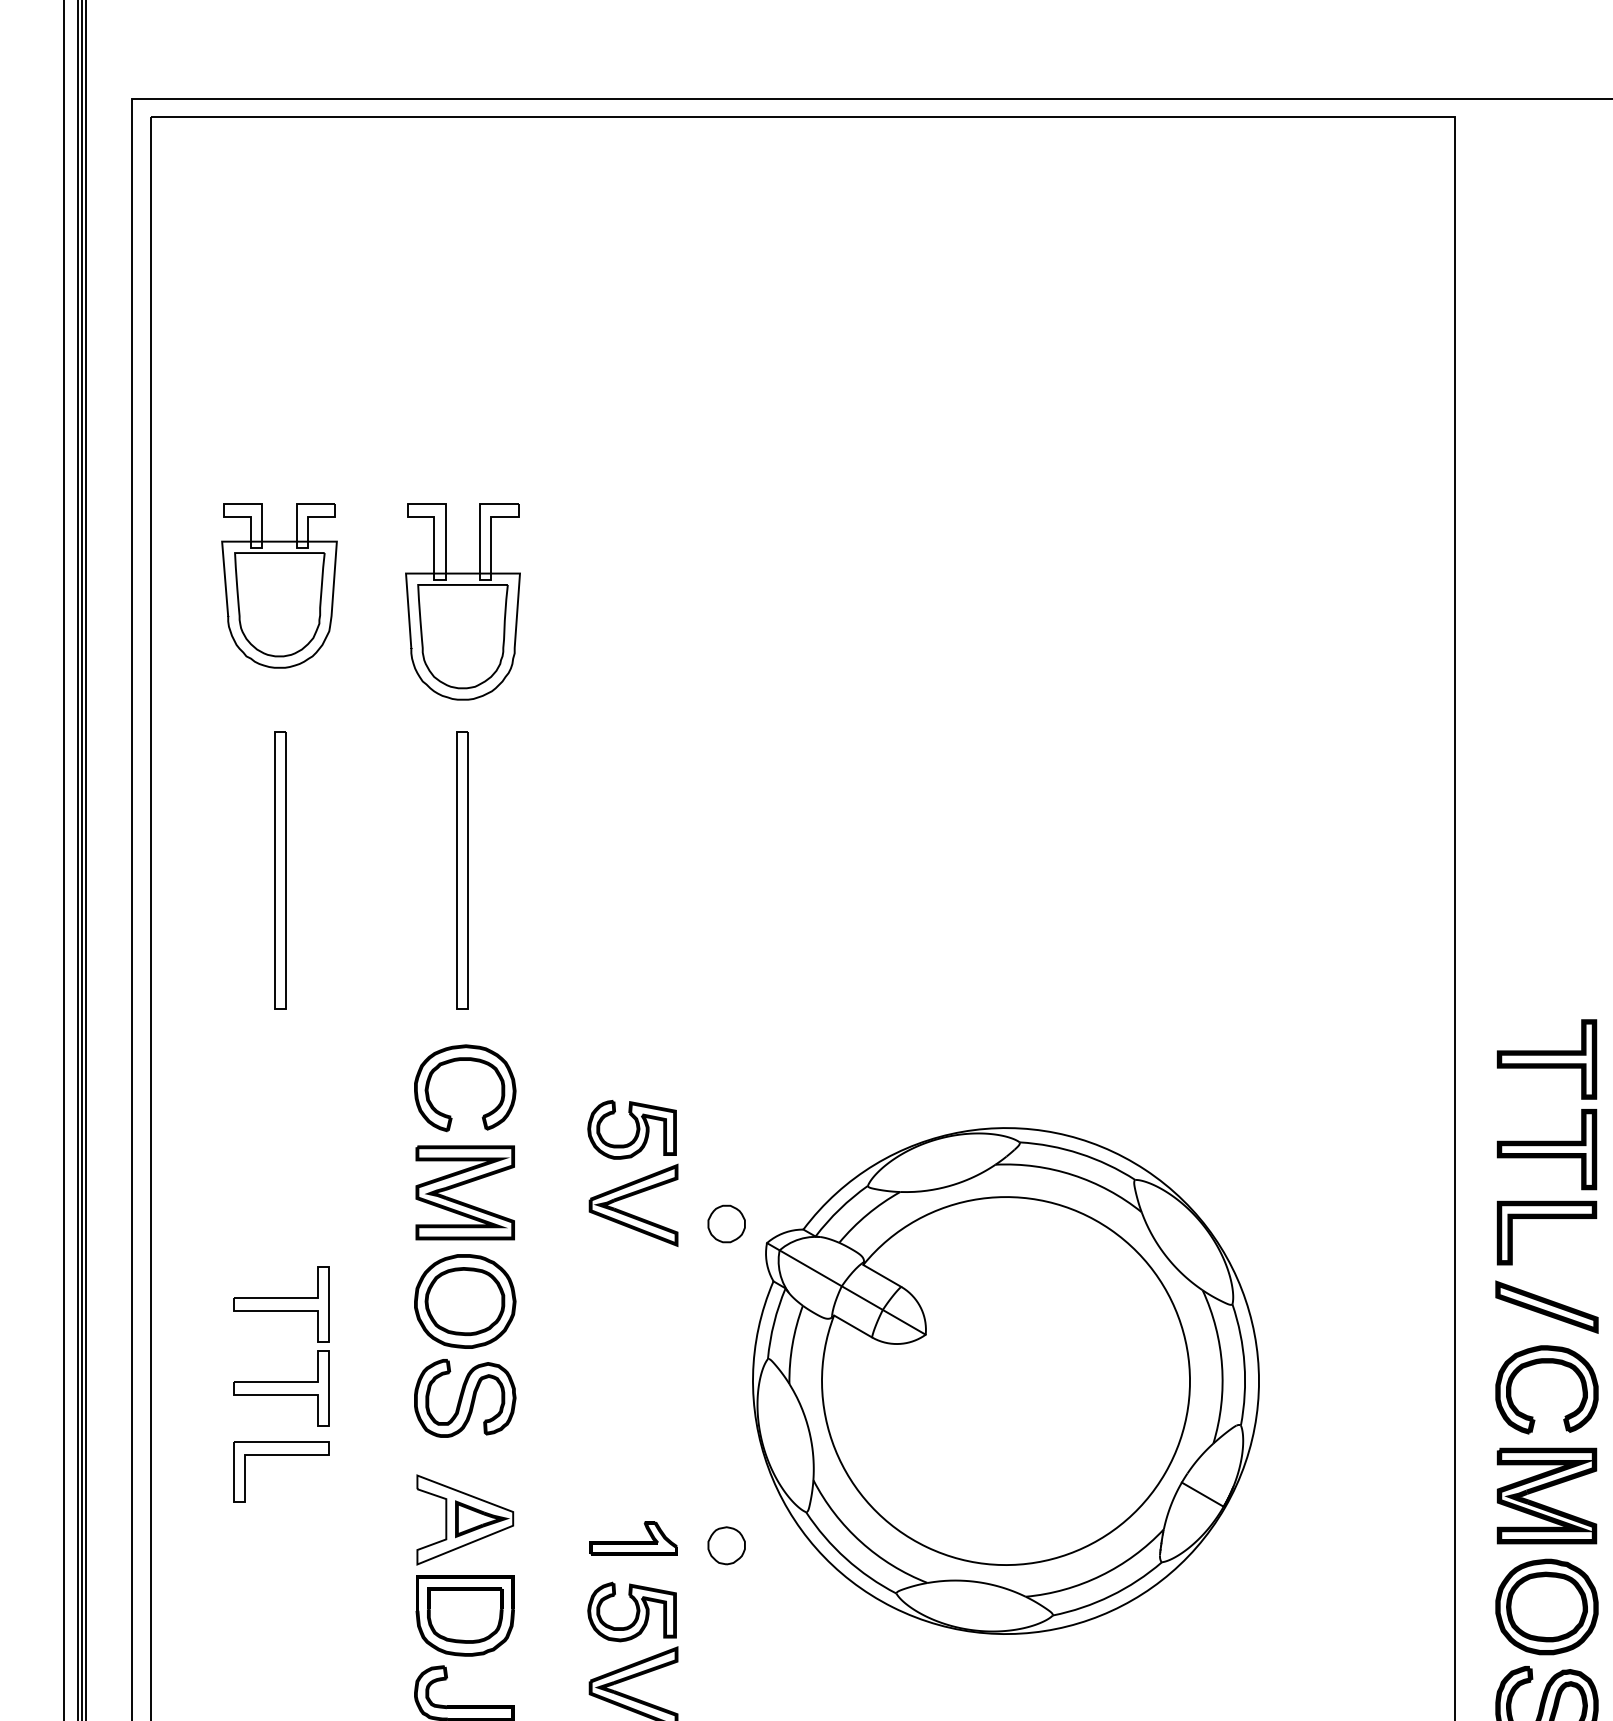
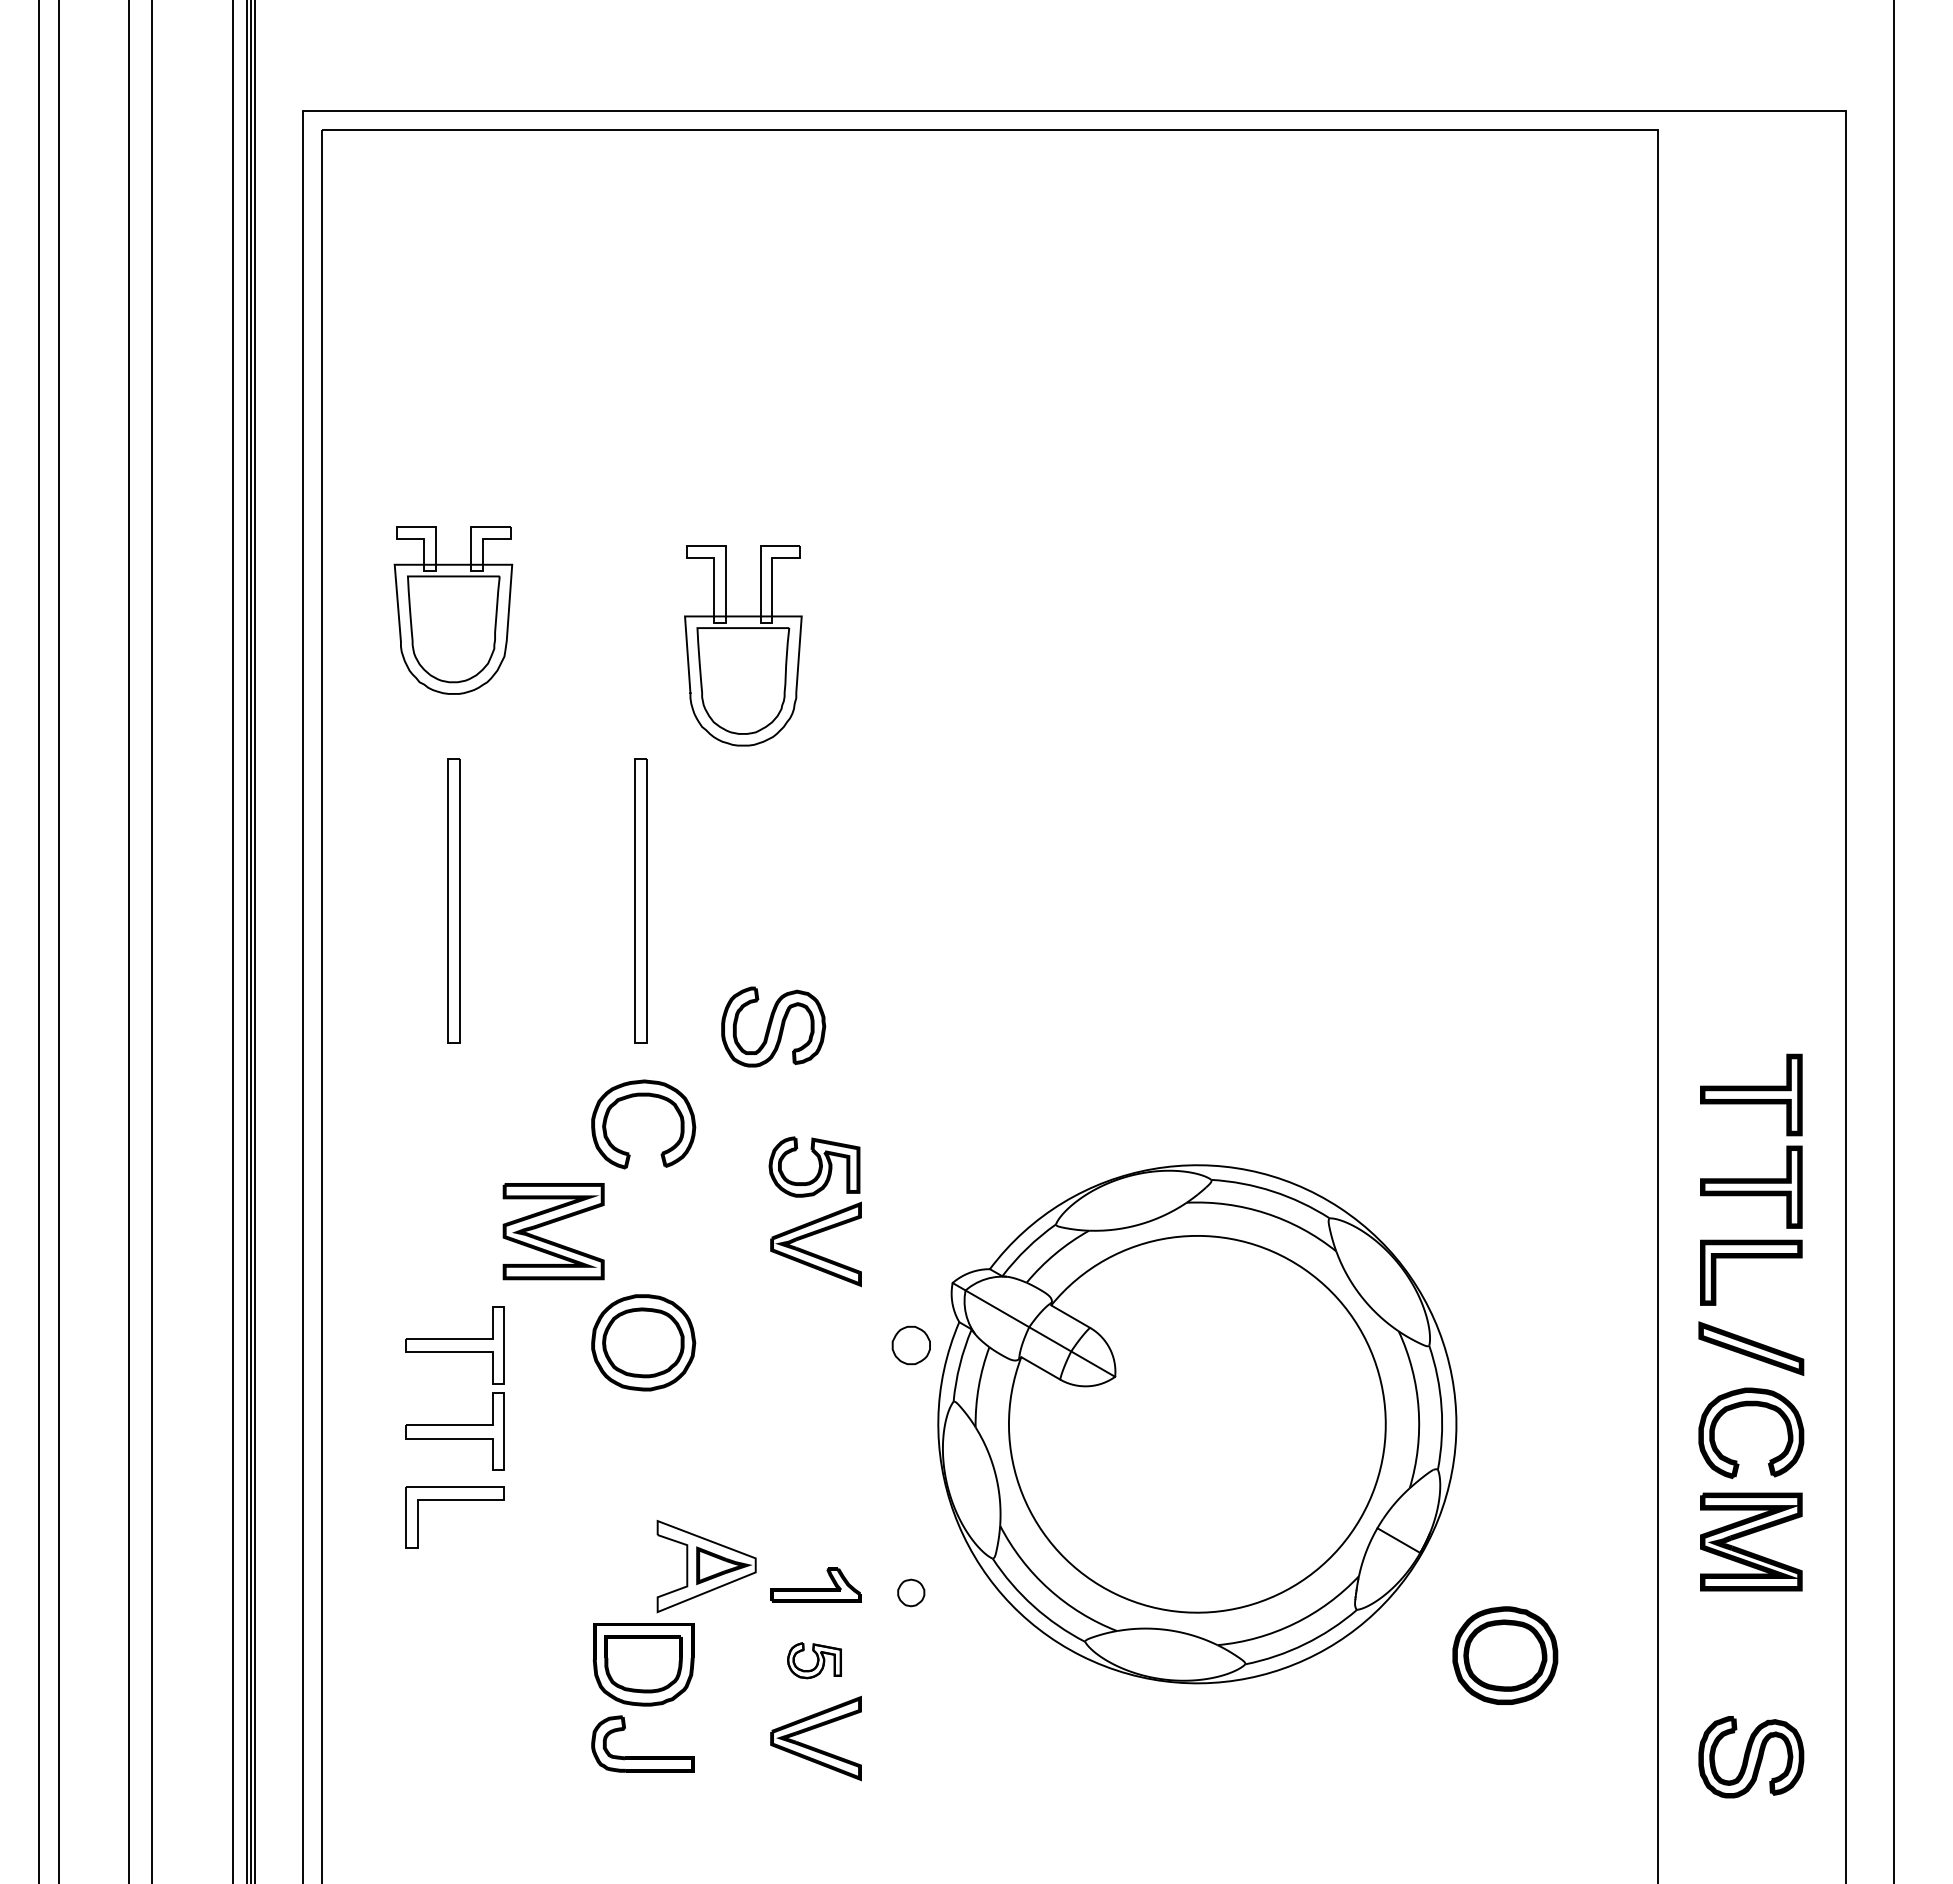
part: (463, 601) -> (743, 645), moved
part: (464, 1184) -> (552, 1223), moved
part: (725, 1224) -> (910, 1345), moved
part: (465, 1397) -> (773, 1026), moved
part: (465, 1519) -> (706, 1566), moved
part: (725, 1545) -> (910, 1592), size x0.7
part: (1547, 1606) -> (1505, 1655), moved
part: (632, 1611) -> (814, 1660), size x0.6

